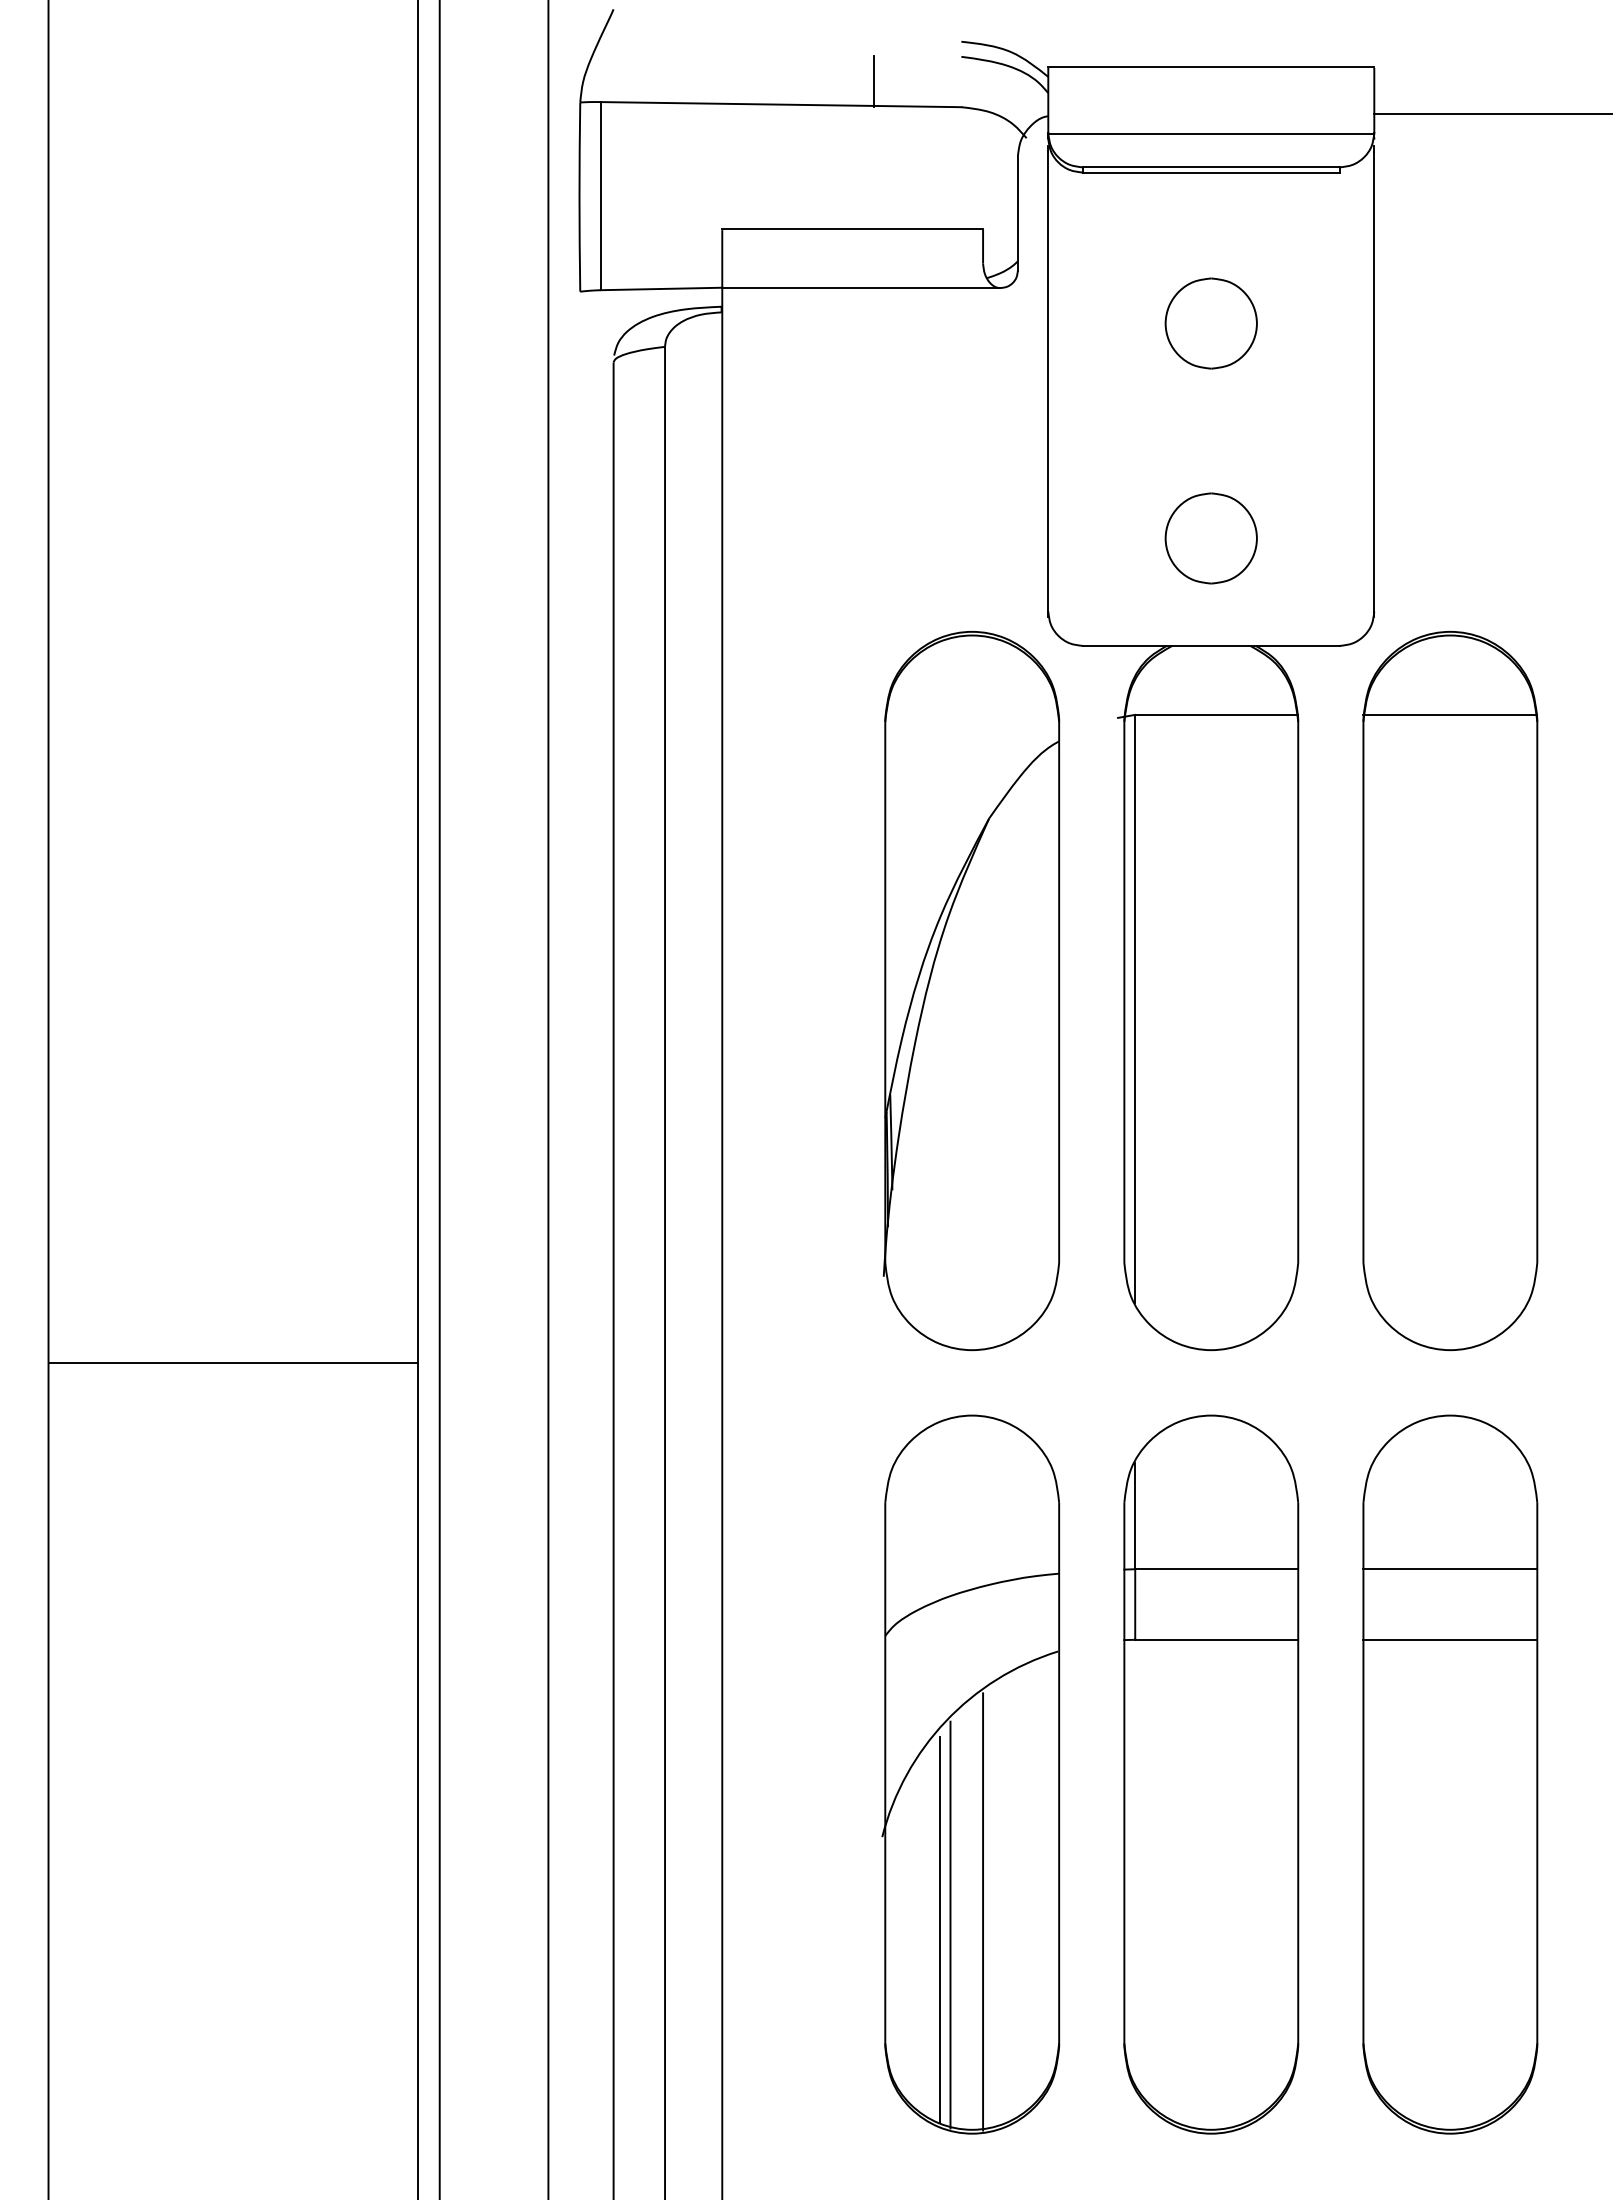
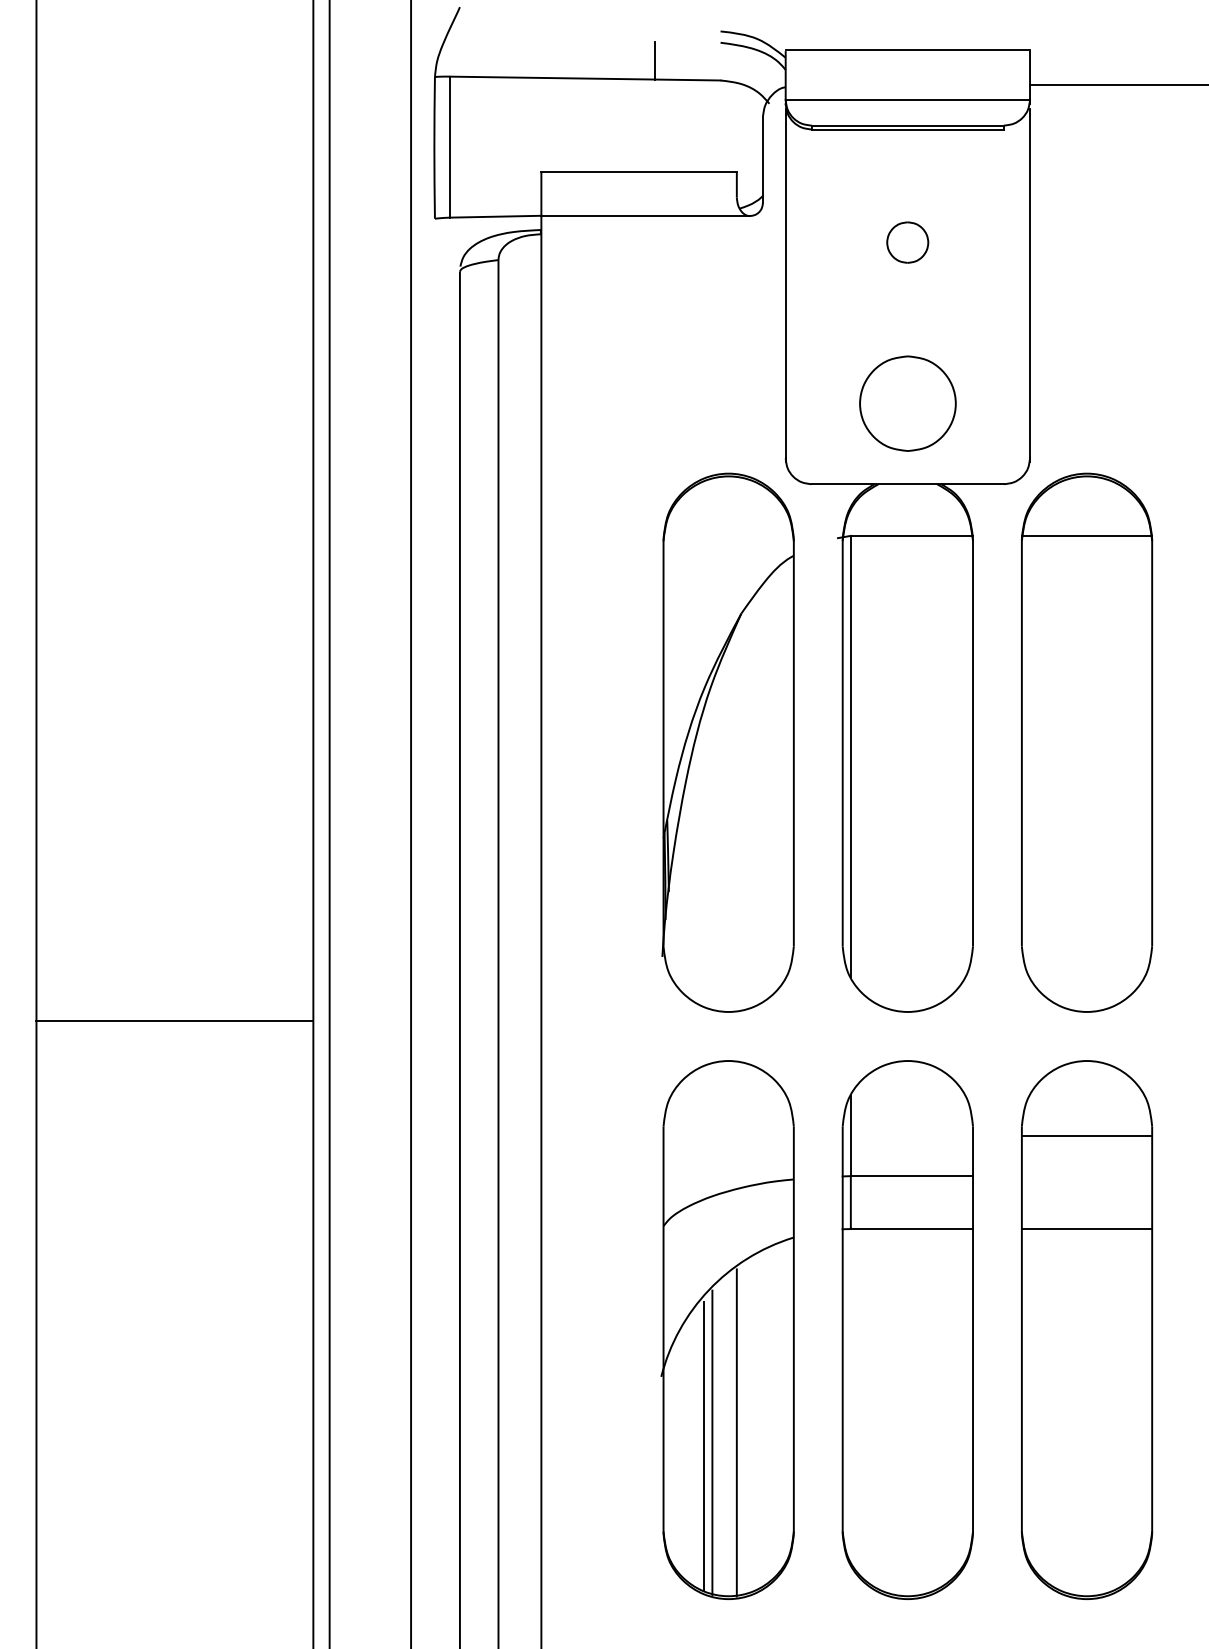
part: (1210, 323) -> (907, 242), size x0.6
part: (1210, 538) -> (907, 403), size x1.4
line: (1450, 1569) -> (1087, 1136), moved

